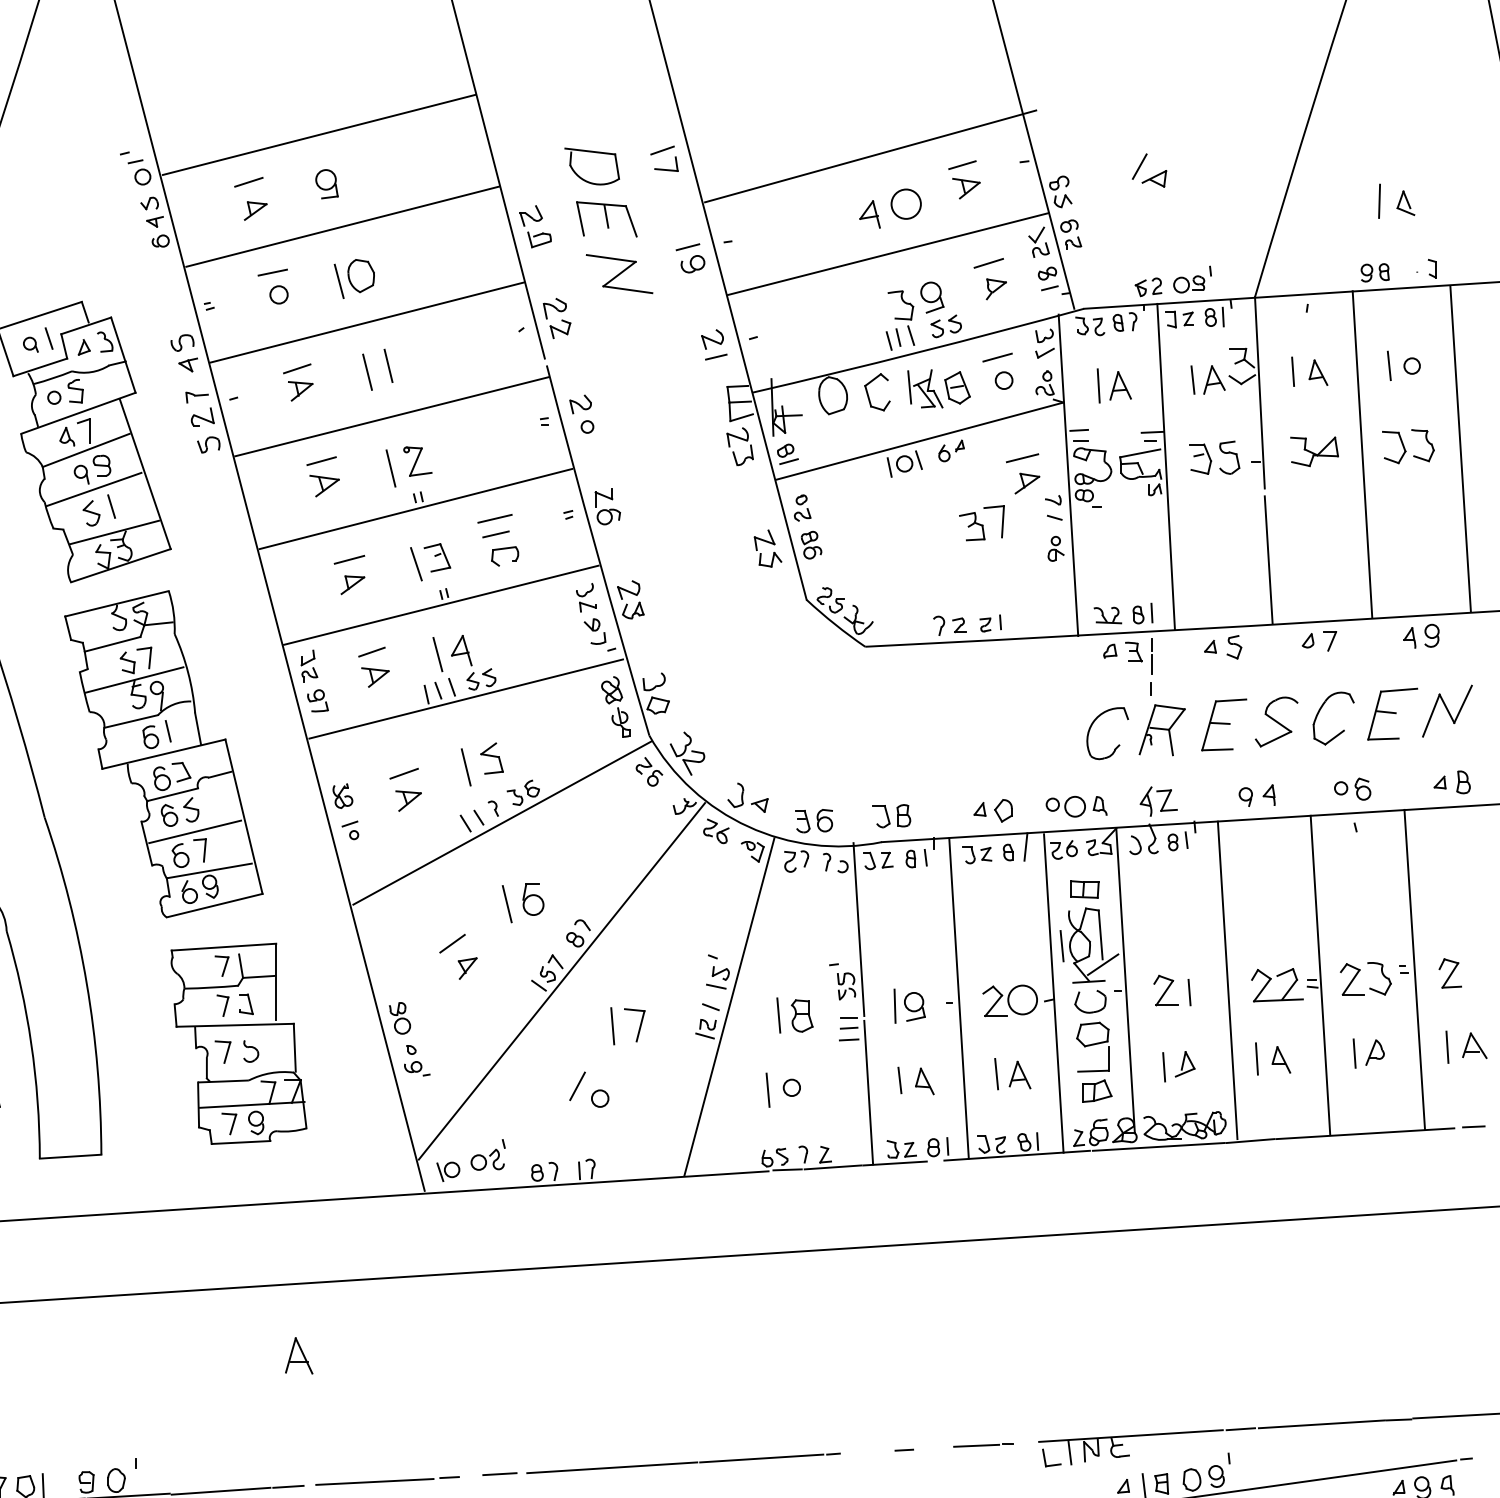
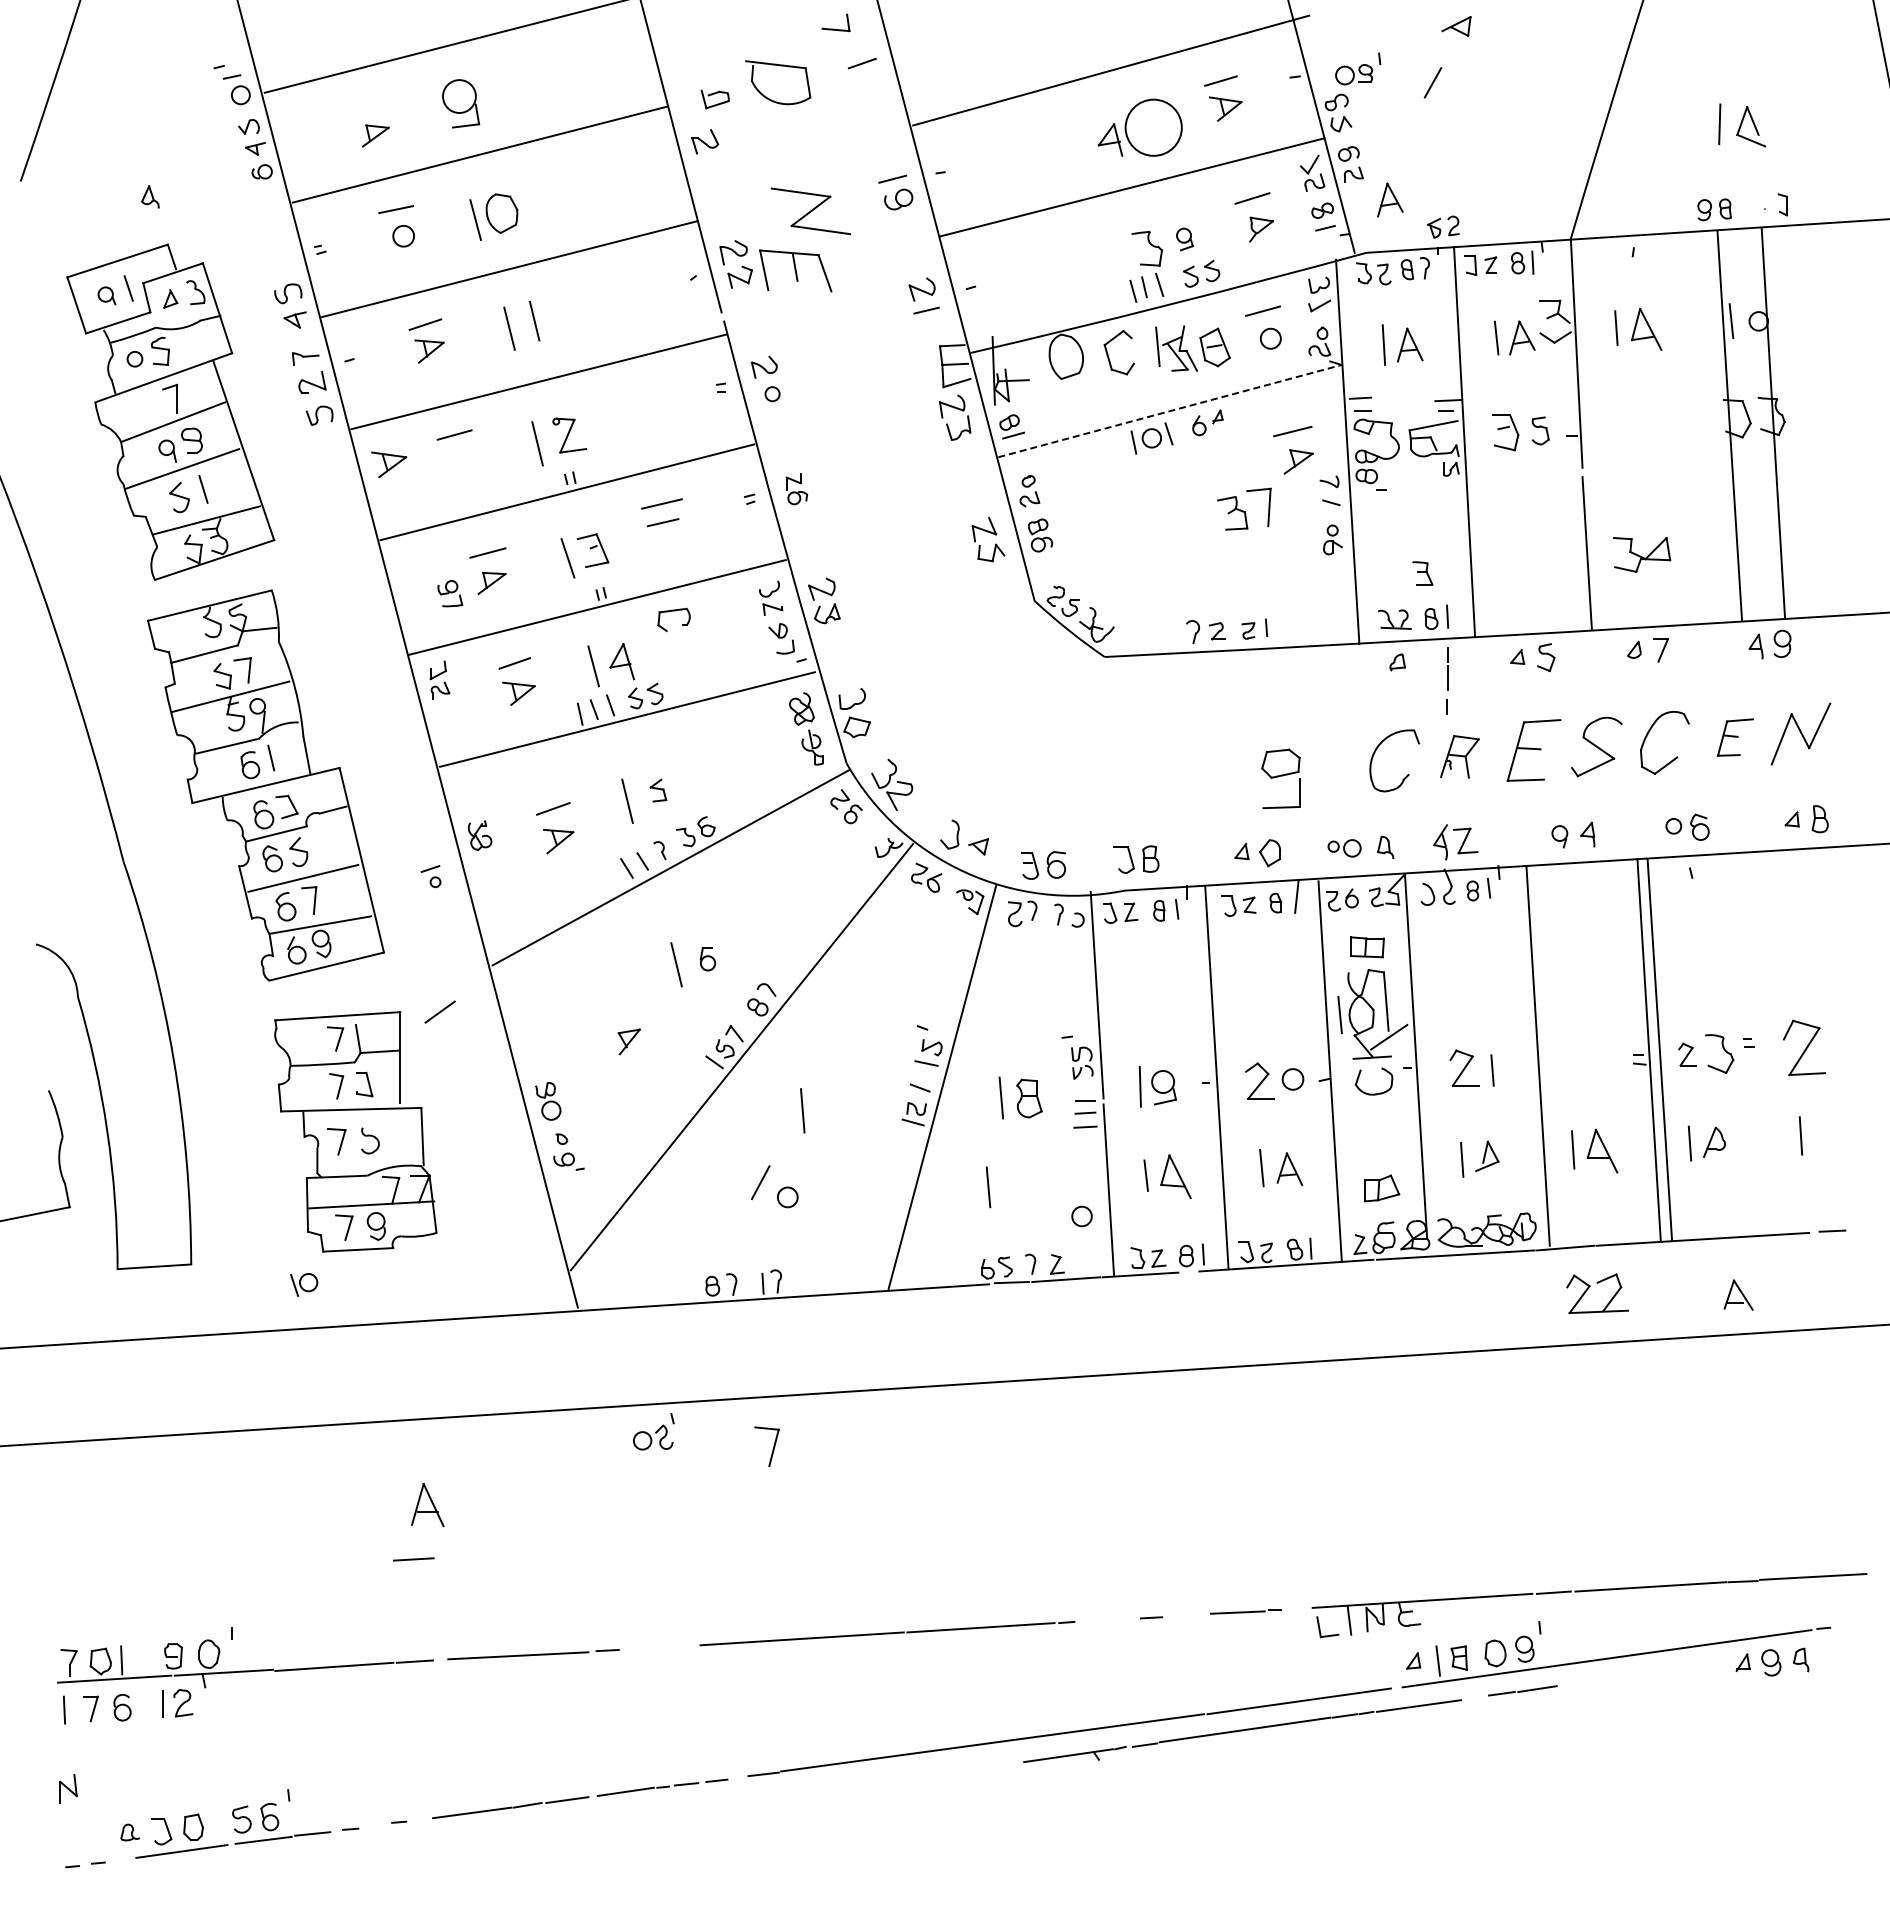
part: (665, 168) -> (834, 28), moved
part: (1154, 178) -> (1456, 26), moved
line: (248, 182) -> (367, 101), removed
part: (326, 183) -> (460, 103), size x1.4
circle: (906, 203) -> (1153, 127), size x1.6
part: (1406, 203) -> (1751, 126), size x1.4
part: (606, 219) -> (795, 270), moved
part: (538, 239) -> (714, 99), moved
part: (1104, 264) -> (1390, 199), added
part: (1192, 279) -> (1358, 68), moved
part: (931, 297) -> (1184, 239), size x0.6
part: (1318, 372) -> (1646, 328), size x1.4
part: (67, 436) -> (150, 196), moved
line: (920, 441) -> (1170, 411), solid -> dashed
line: (1460, 448) -> (1729, 424), moved
part: (1314, 451) -> (1642, 554), moved
line: (1362, 454) -> (1773, 422), moved
part: (1229, 457) -> (1540, 430), size x0.7
part: (324, 485) -> (389, 464), moved
part: (607, 506) -> (796, 489), size x0.7
part: (504, 549) -> (673, 611), moved
part: (1133, 652) -> (1422, 573), moved
part: (318, 700) -> (450, 593), moved
part: (1392, 714) -> (1735, 737), size x0.6
part: (1161, 729) -> (1459, 756), size x0.7
part: (492, 758) -> (658, 790), size x0.6
part: (1065, 806) -> (1344, 848), size x0.7
part: (349, 830) -> (430, 876), moved
part: (533, 899) -> (707, 959), size x0.6
line: (451, 943) -> (439, 1011), moved
line: (1414, 969) -> (1659, 1050), moved
part: (1450, 973) -> (1804, 1047), size x1.6
part: (1352, 979) -> (1687, 1054), size x0.6
part: (1269, 981) -> (1588, 1289), moved
circle: (1022, 1000) -> (1292, 1079), size x0.6
part: (639, 1027) -> (772, 1449), moved
part: (1474, 1045) -> (1738, 1294), moved
part: (1092, 1046) -> (1280, 778), moved
part: (1280, 1059) -> (1601, 1150), size x1.4
part: (924, 1081) -> (1175, 1176), size x1.4
circle: (791, 1087) -> (1081, 1216), moved
part: (487, 1154) -> (653, 1431), moved
part: (448, 1171) -> (304, 1284), moved
line: (499, 1474) -> (413, 1559), moved

